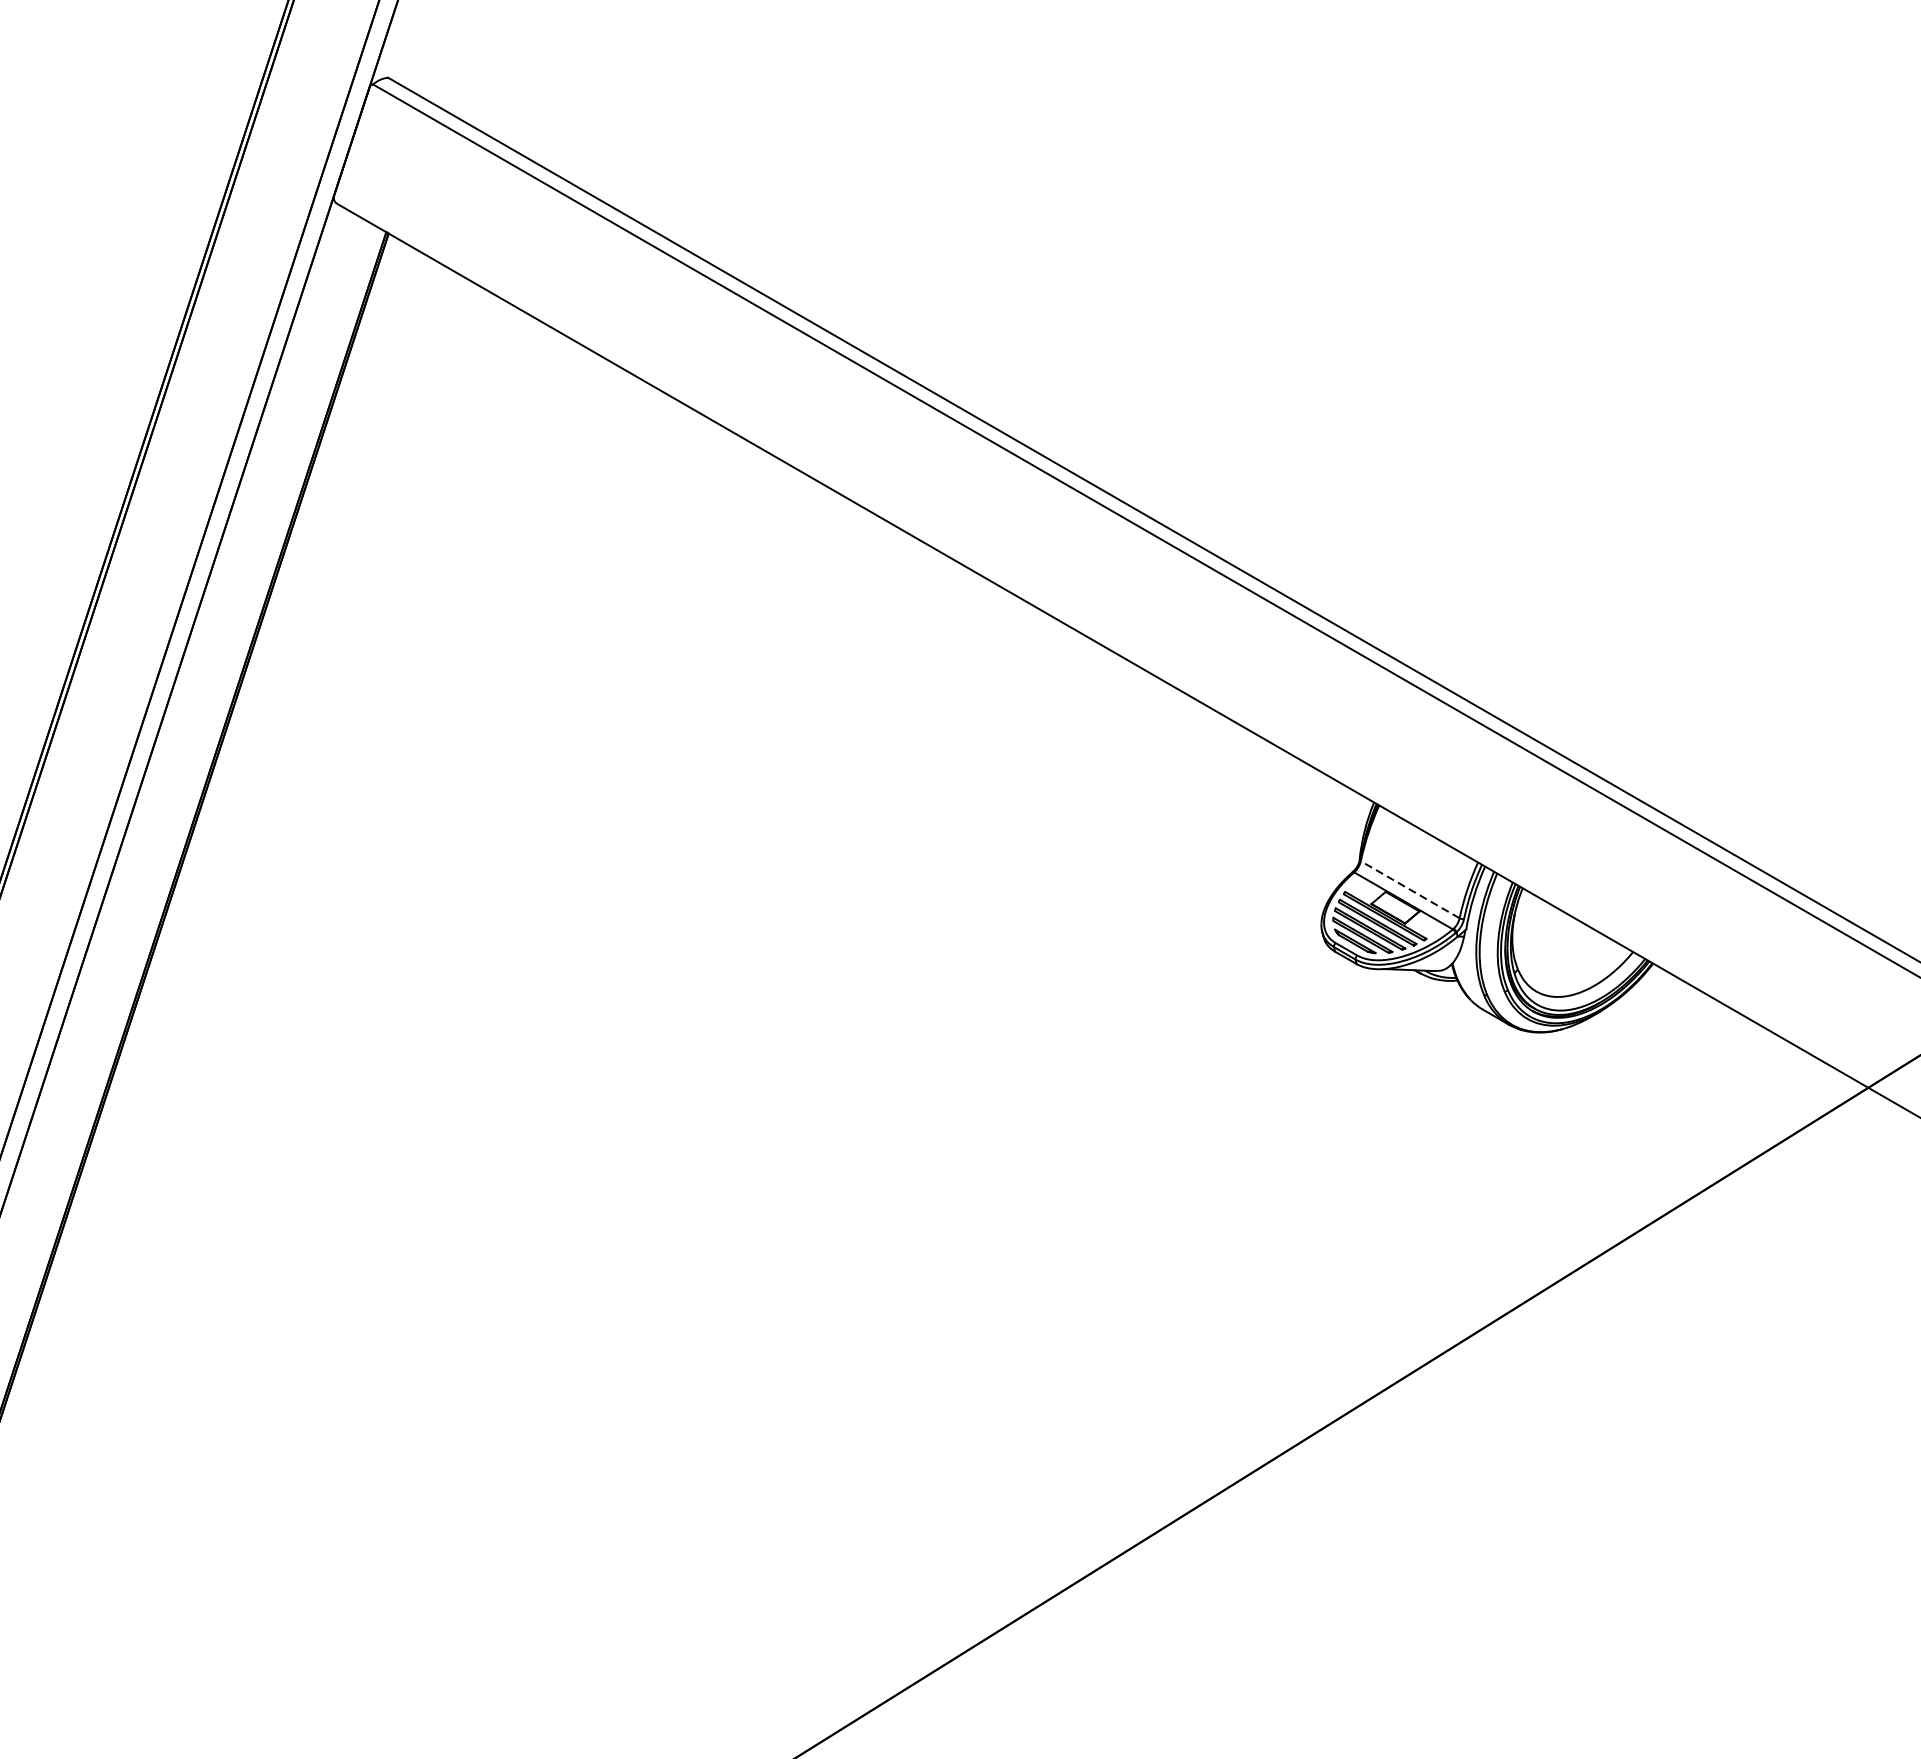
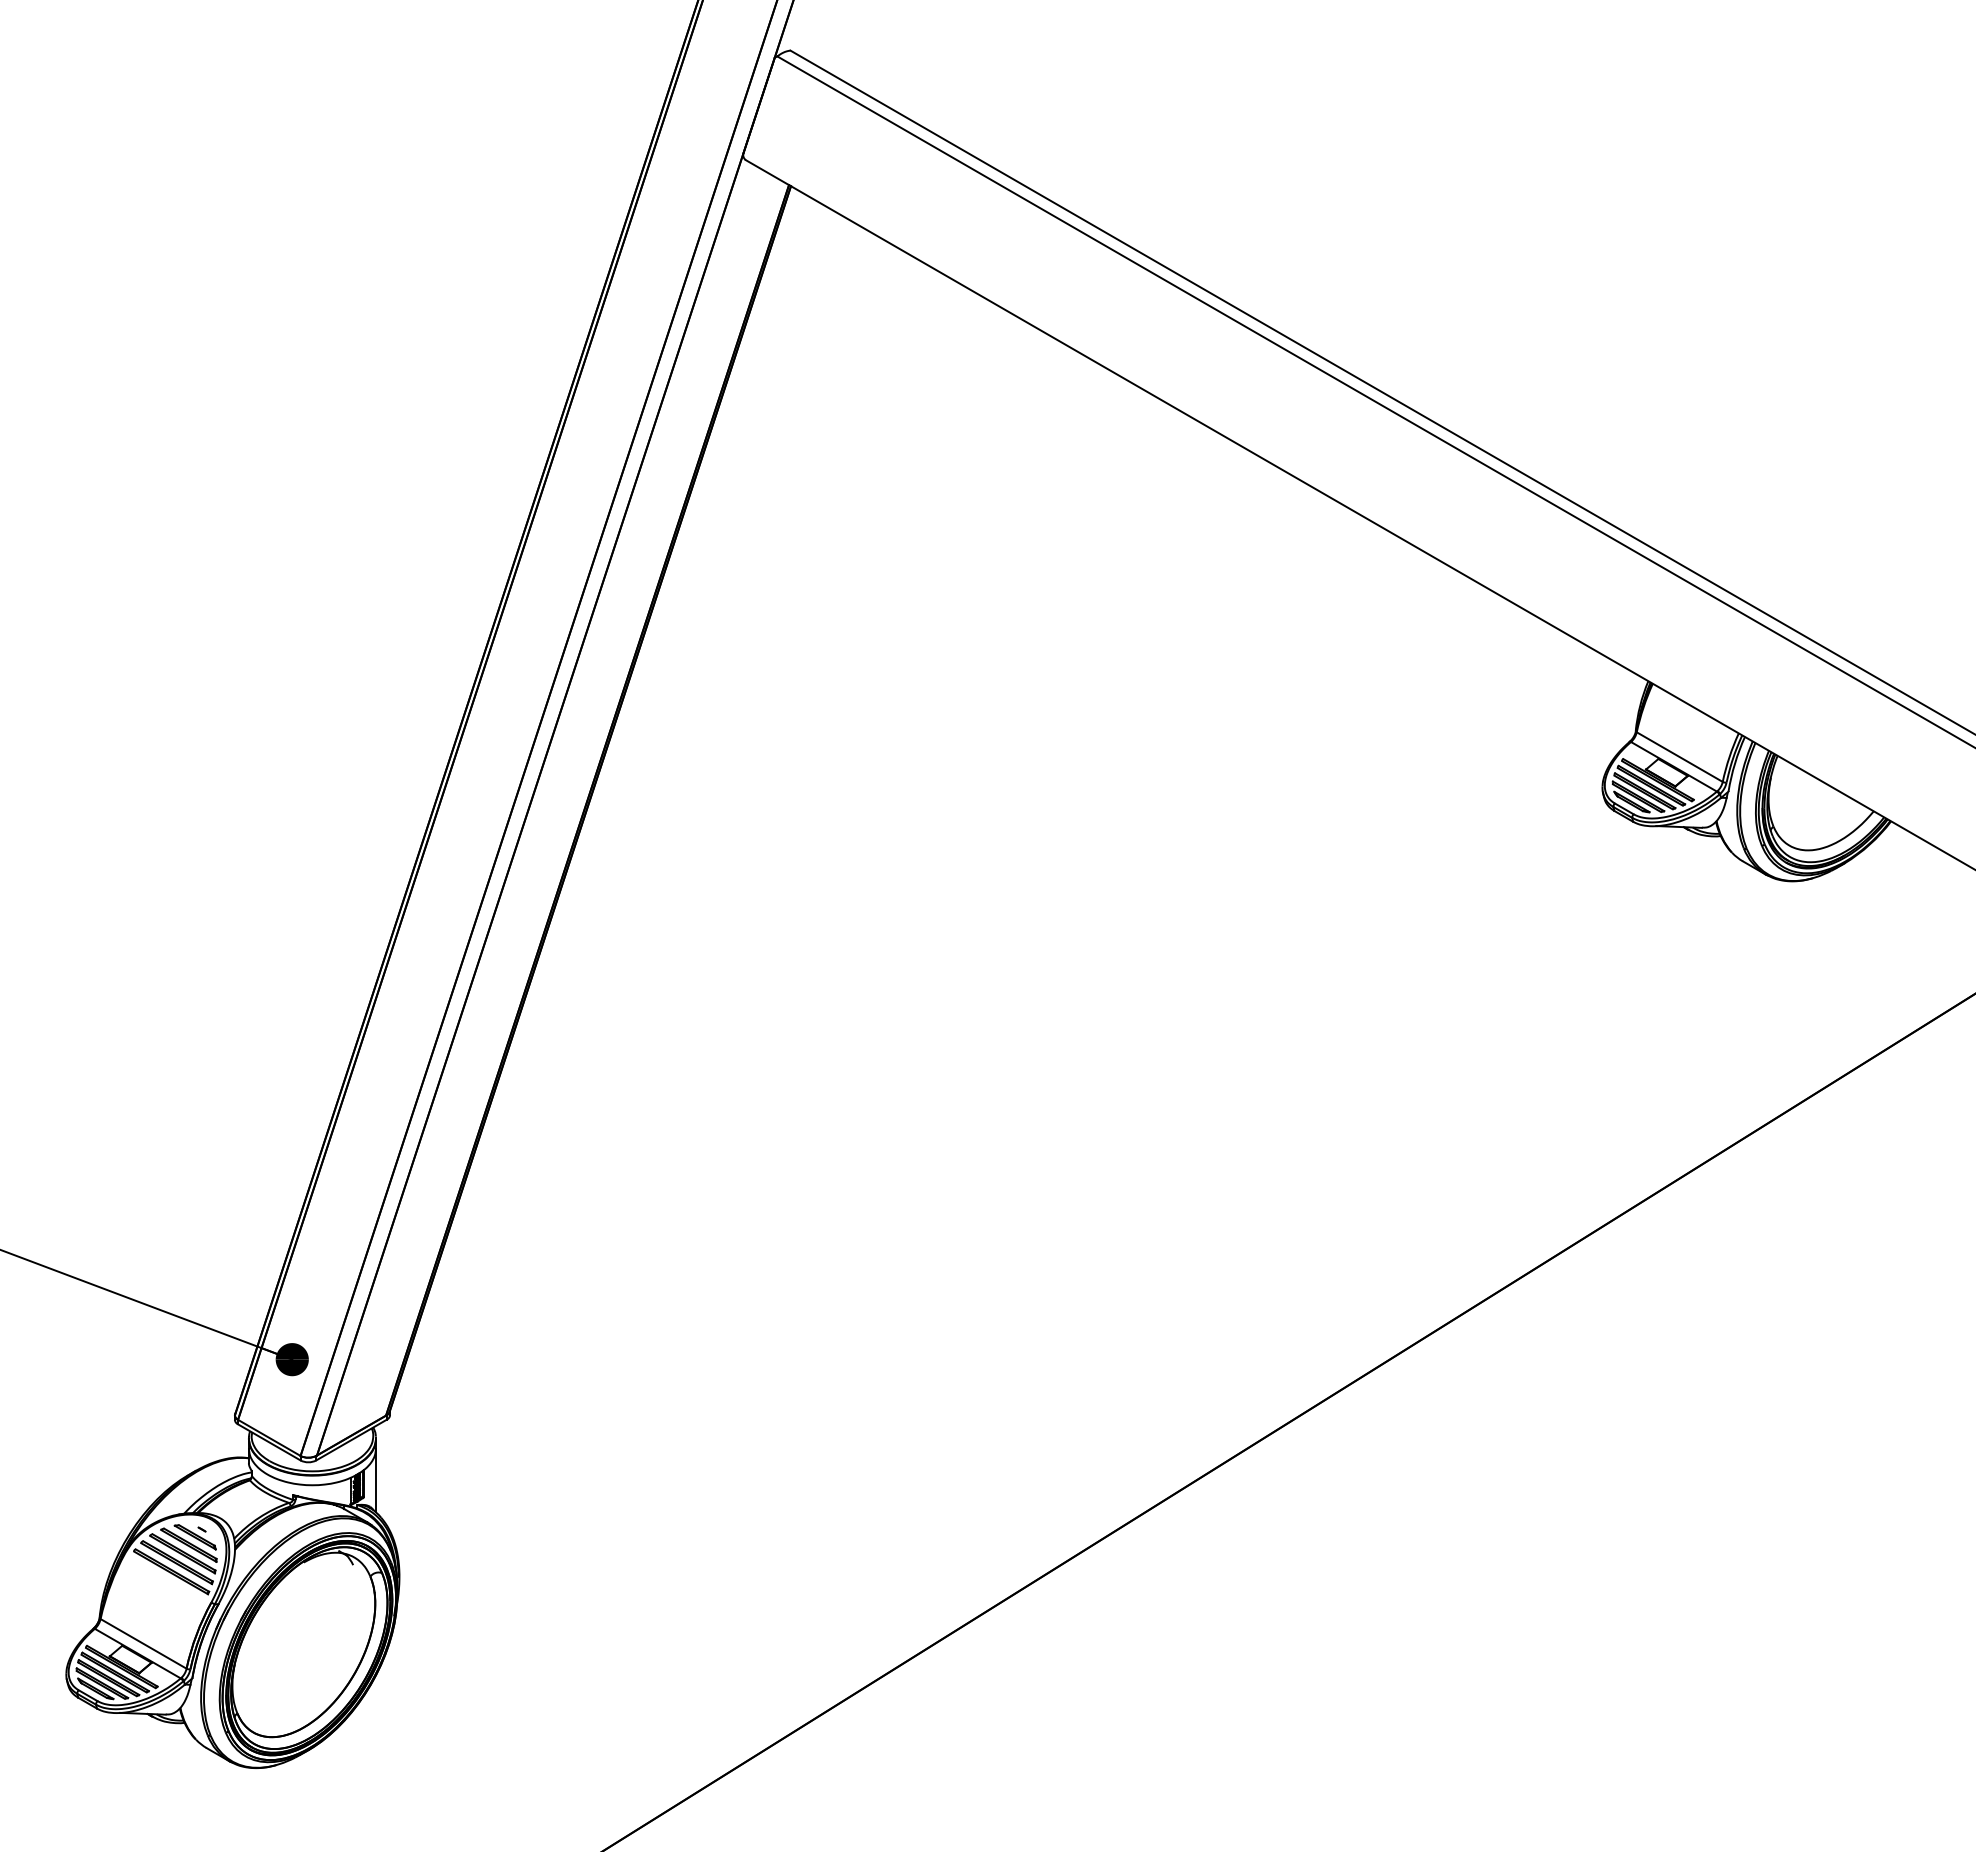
line: (1409, 890) -> (1679, 757), dashed -> solid

